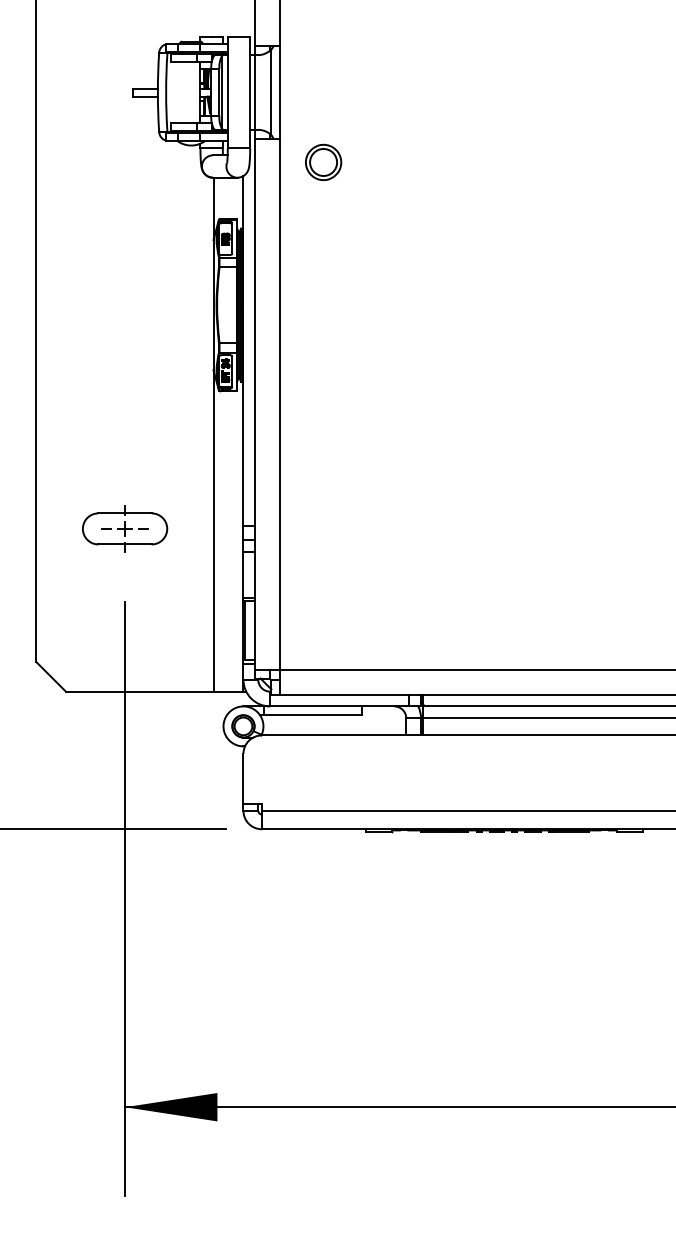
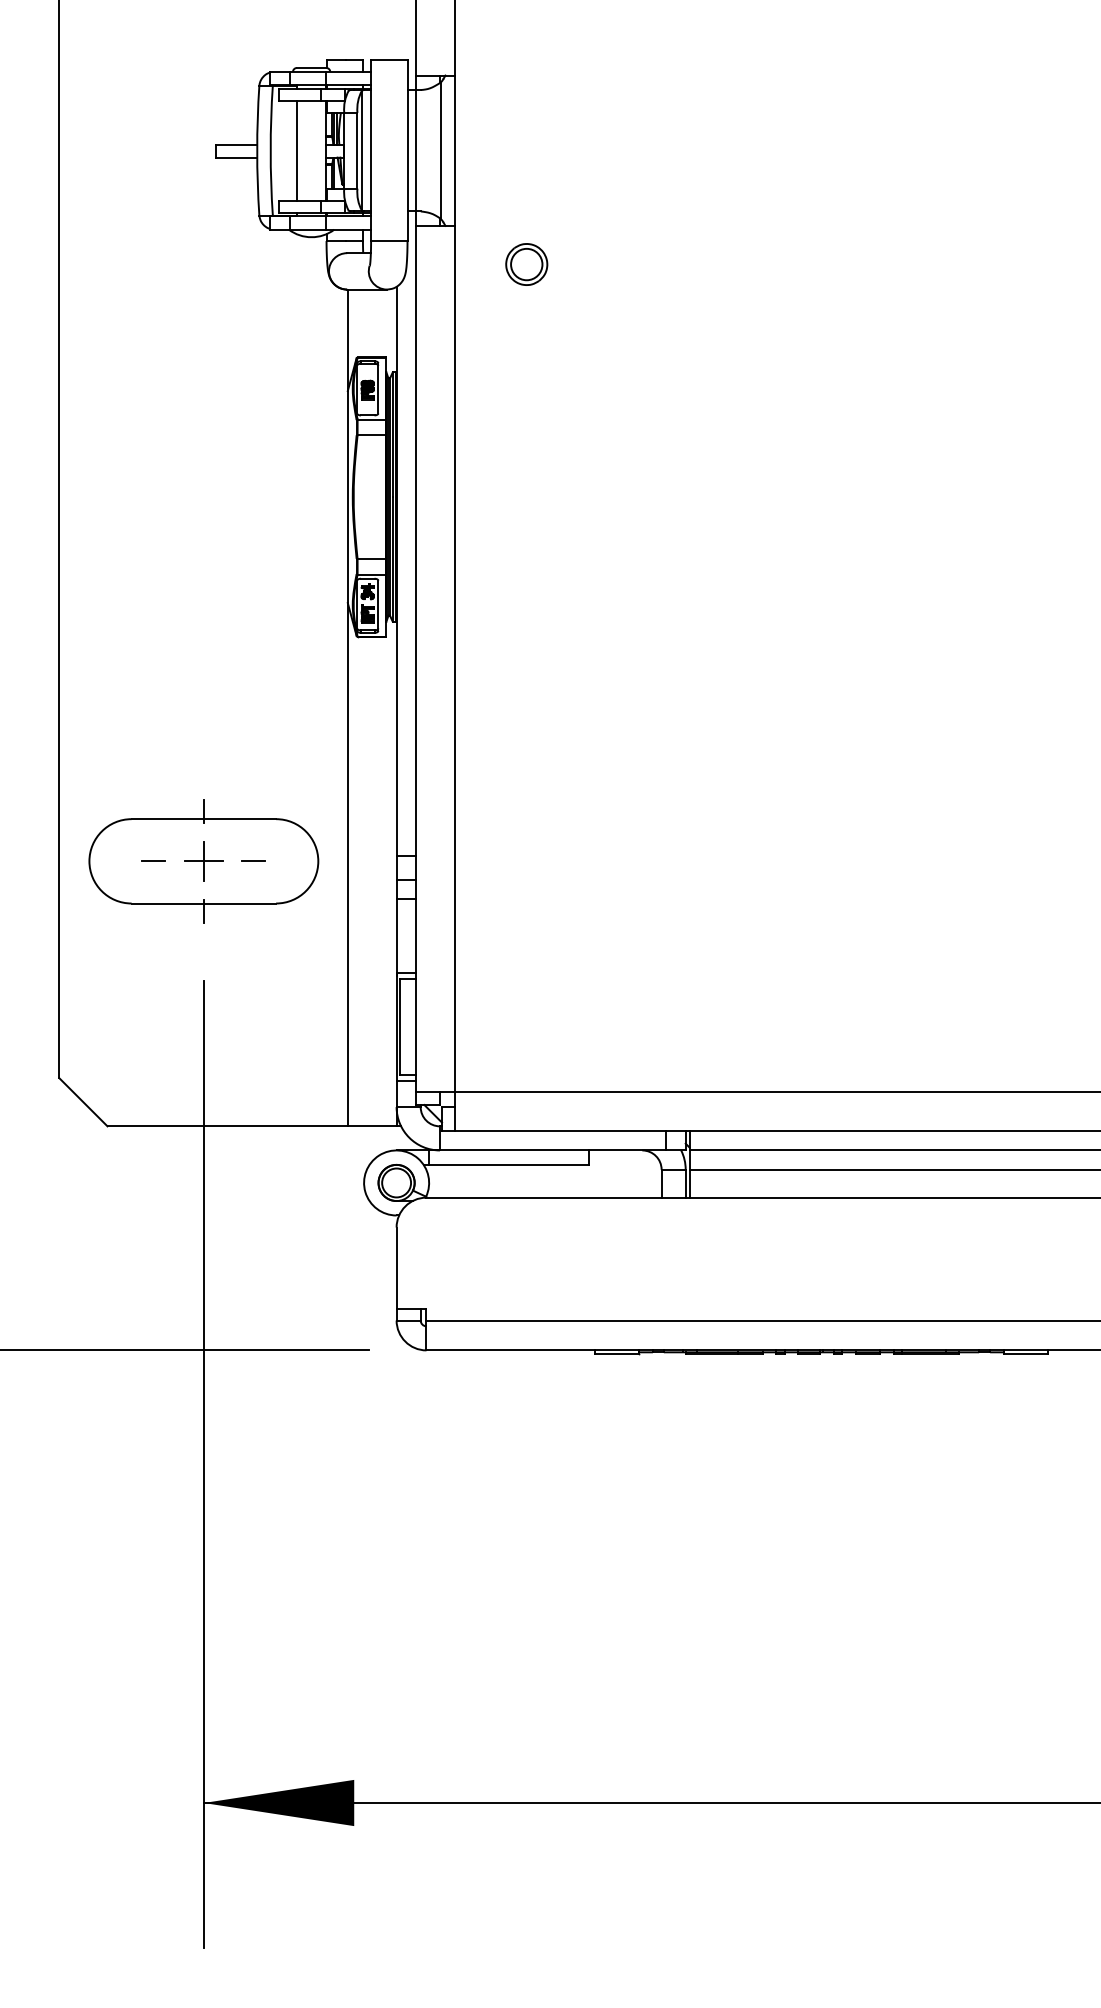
line: (182, 92) -> (297, 150), added
part: (322, 161) -> (525, 263), size x0.71
part: (124, 528) -> (202, 860), size x1.67

